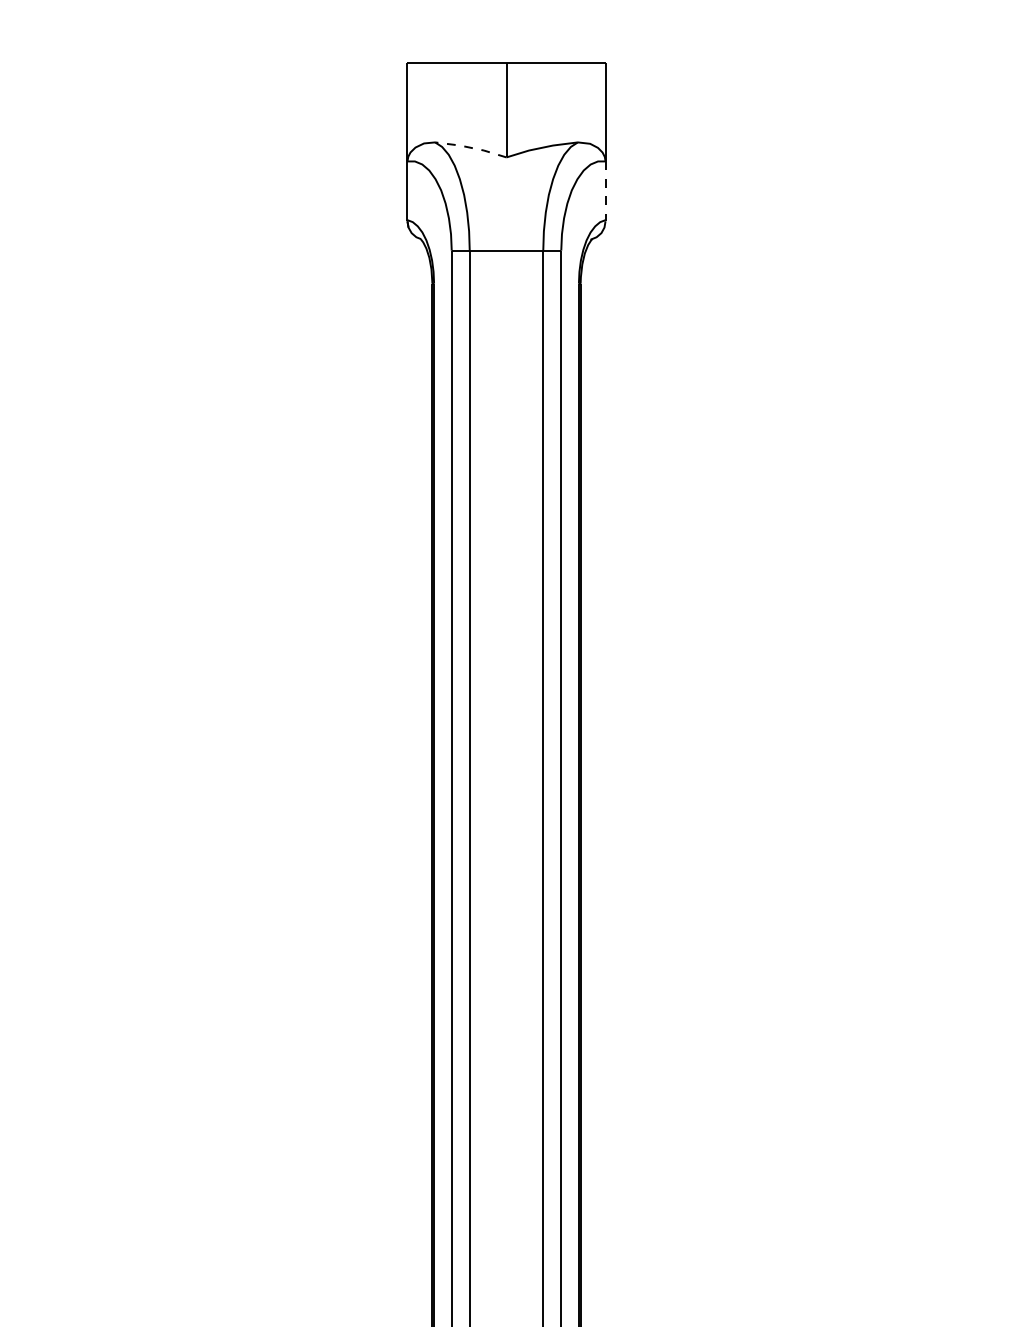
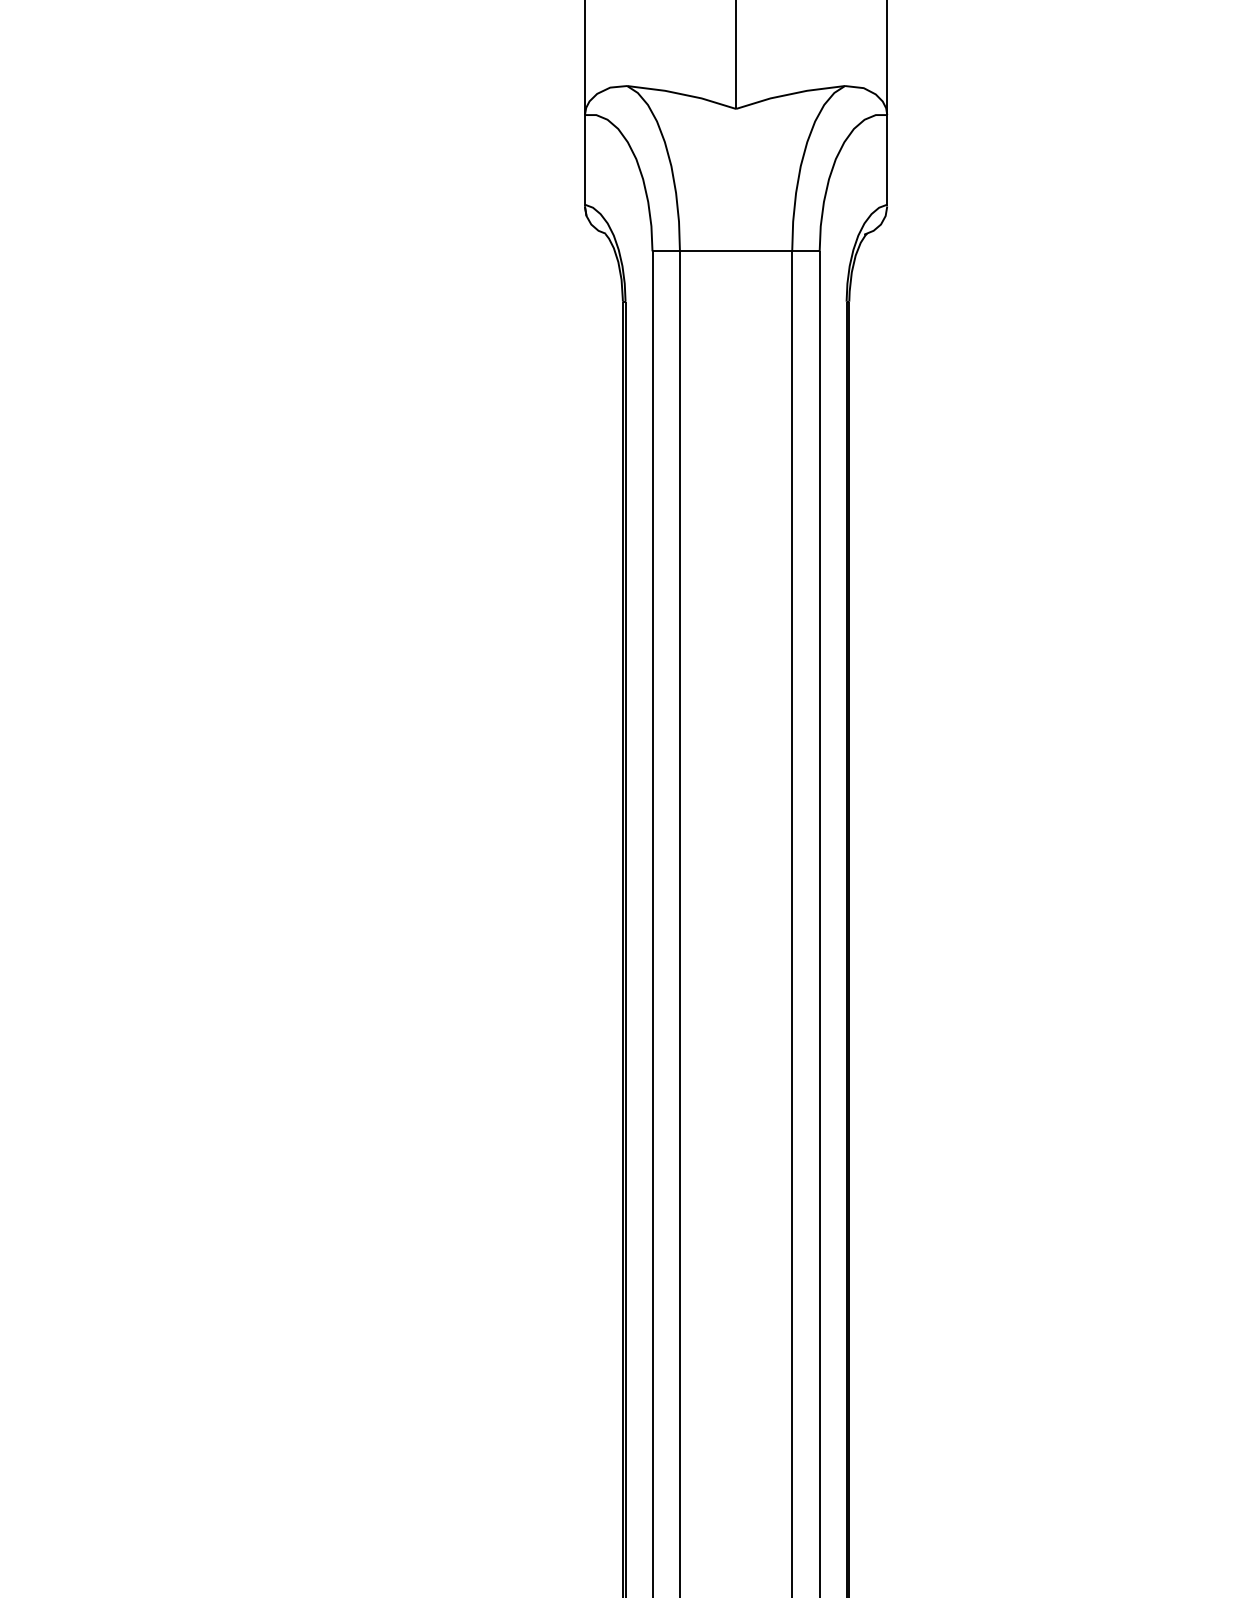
line: (470, 147) -> (681, 93), dashed -> solid
line: (605, 191) -> (887, 160), dashed -> solid

